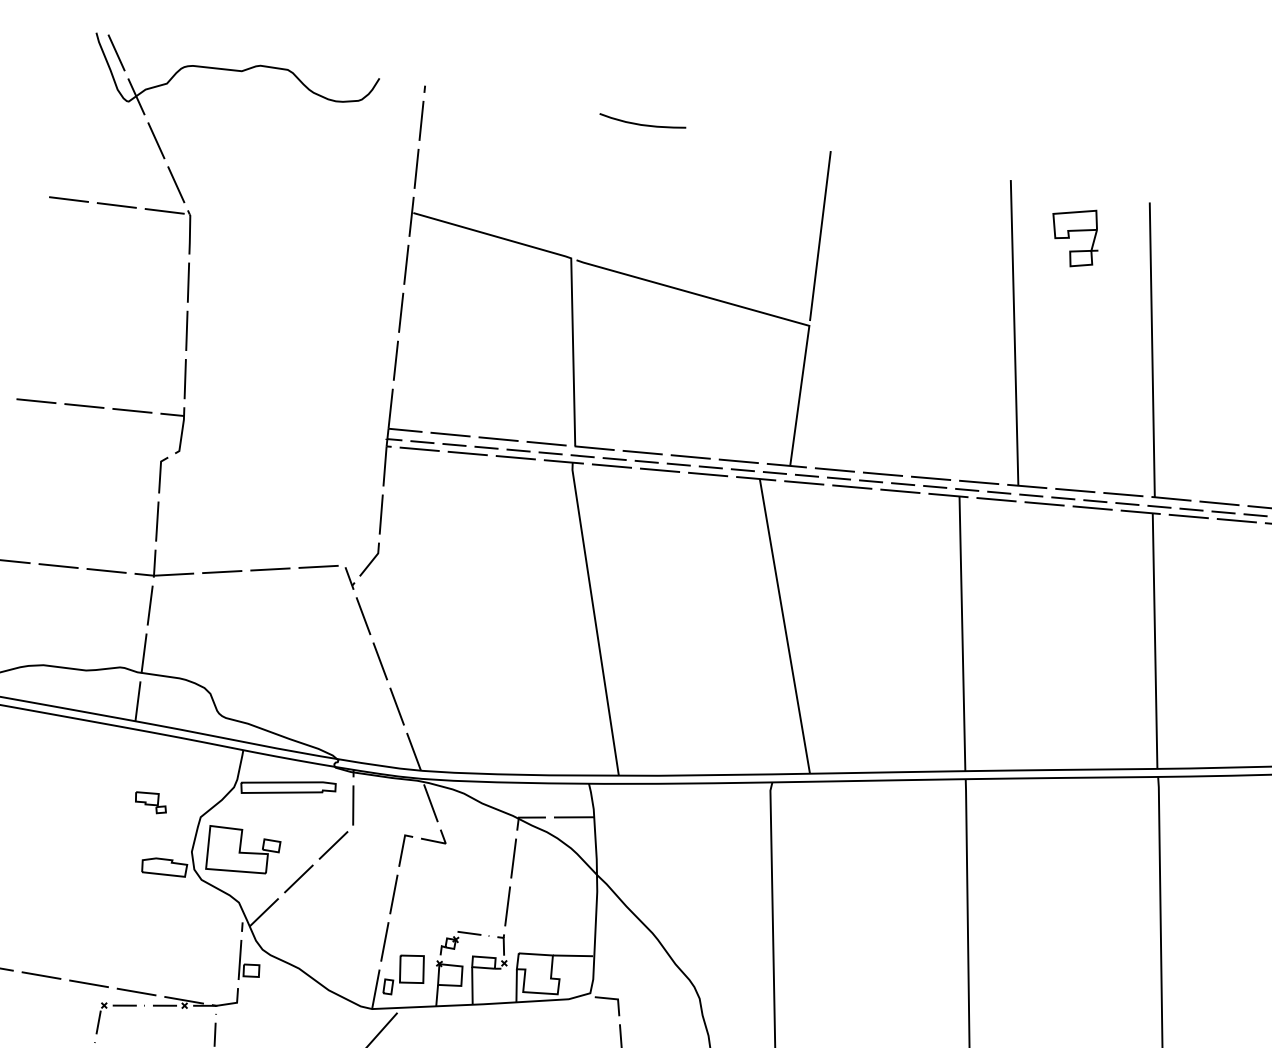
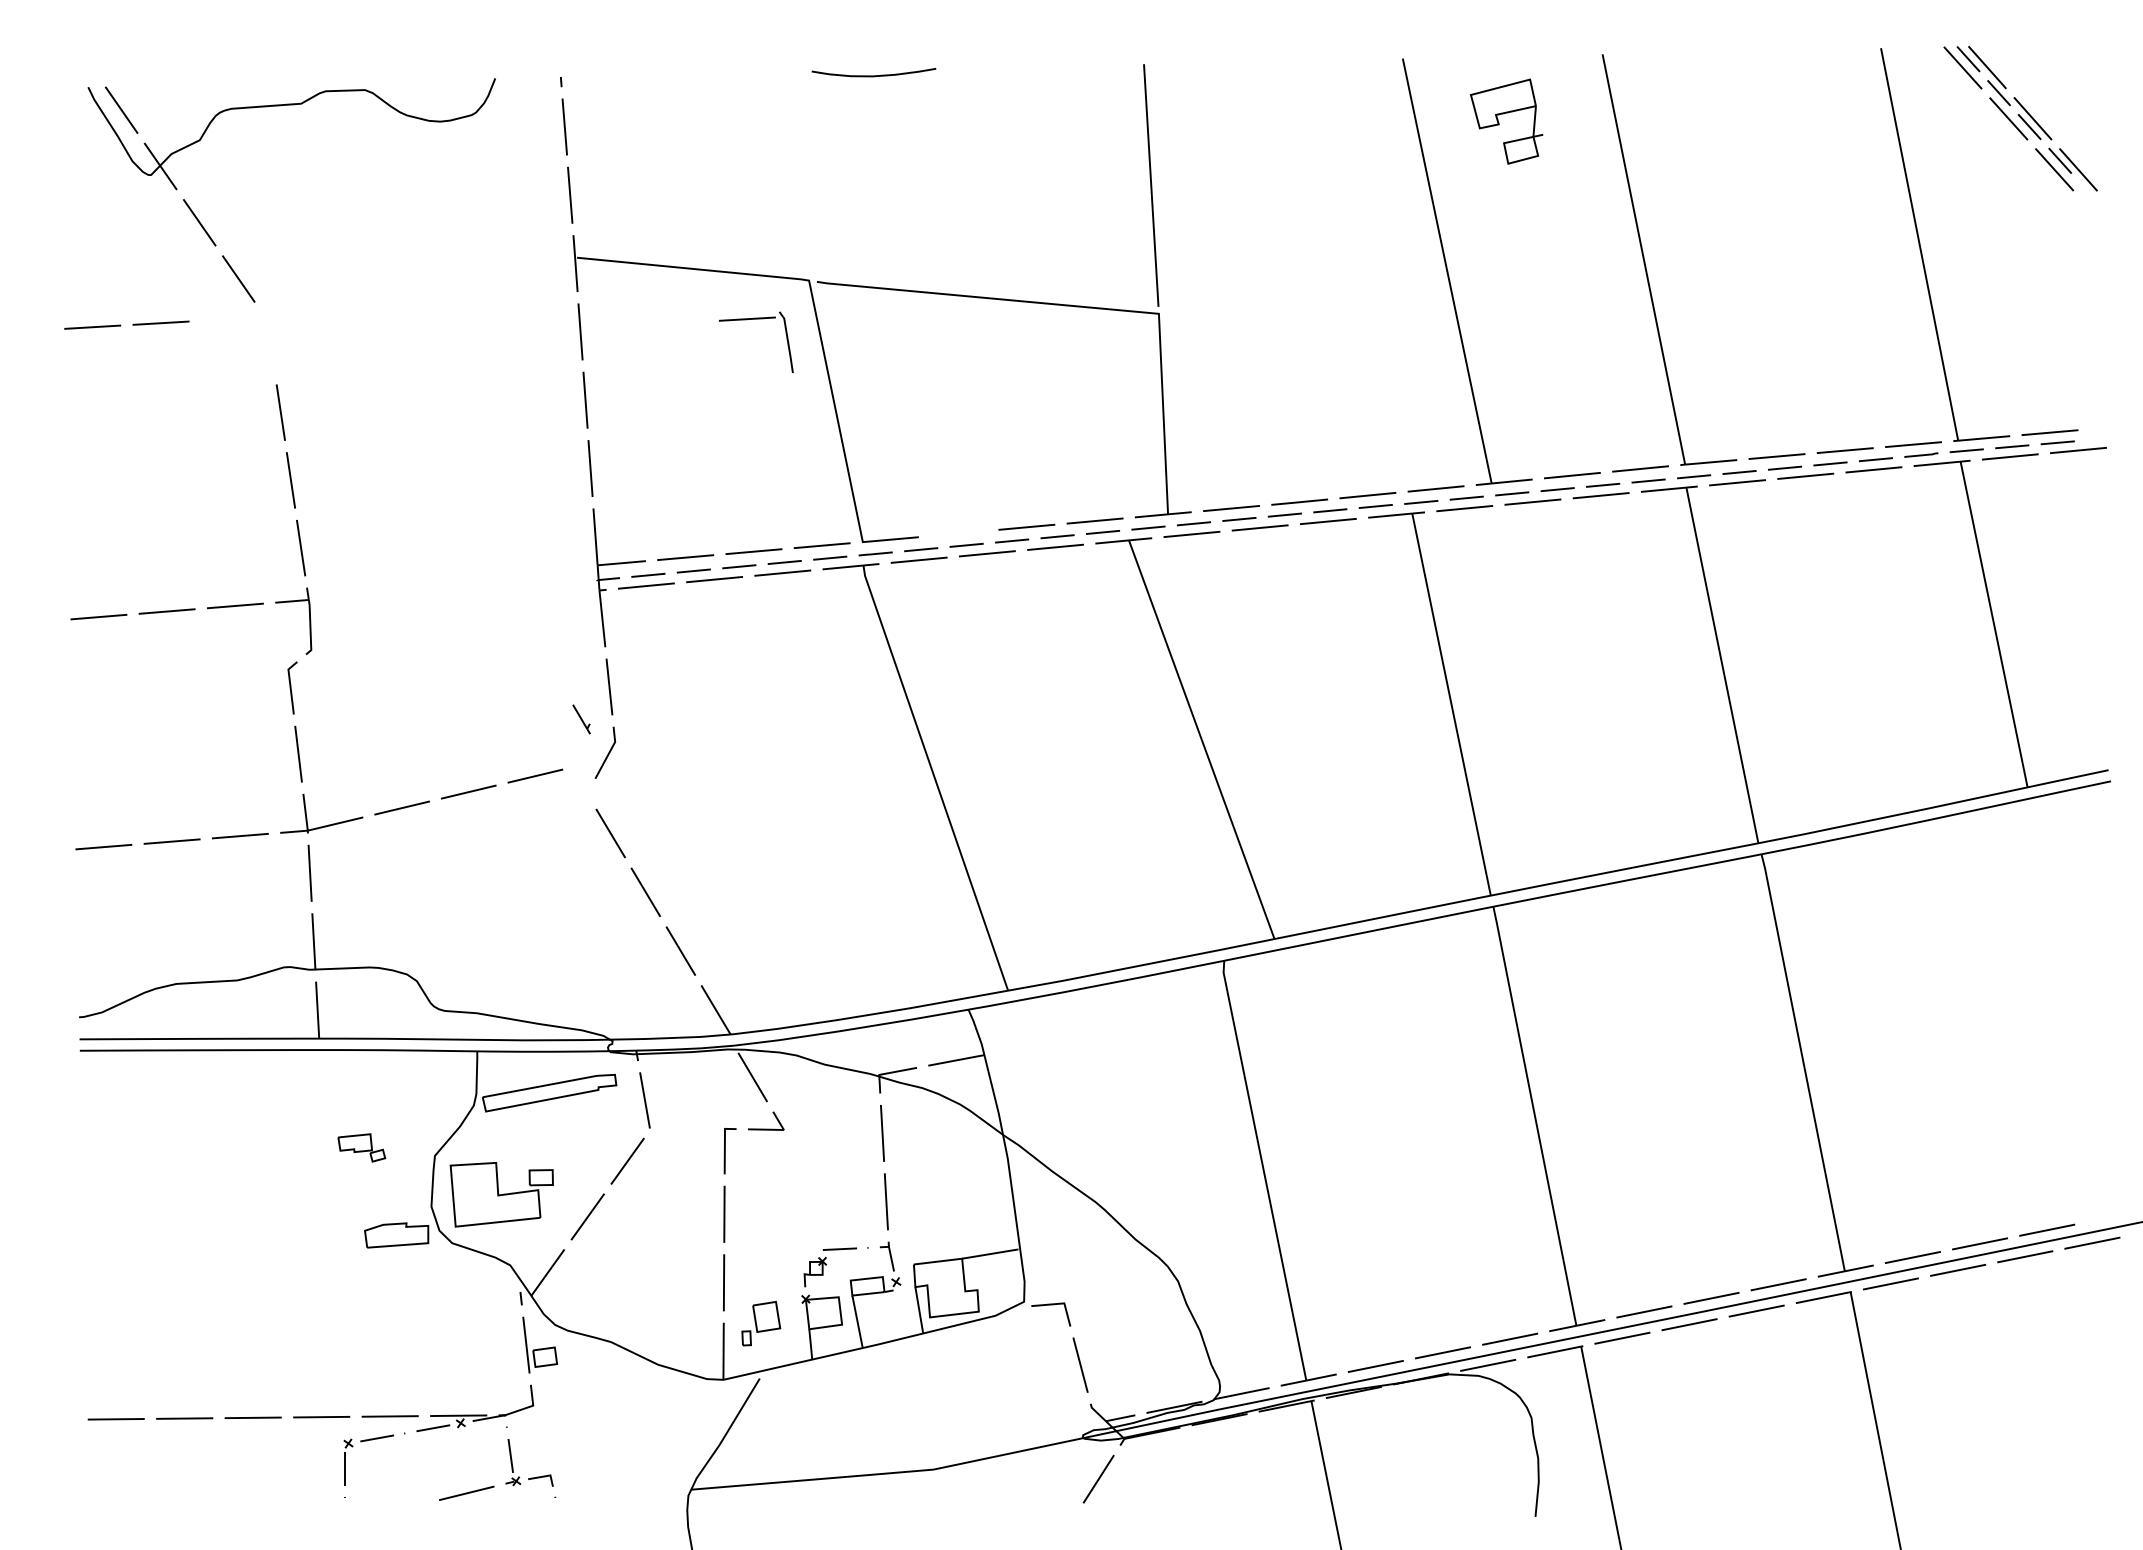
part: (170, 212) -> (756, 319), moved
line: (642, 452) -> (958, 533), removed
part: (349, 578) -> (581, 719), moved
part: (405, 974) -> (761, 1323), size x0.7

